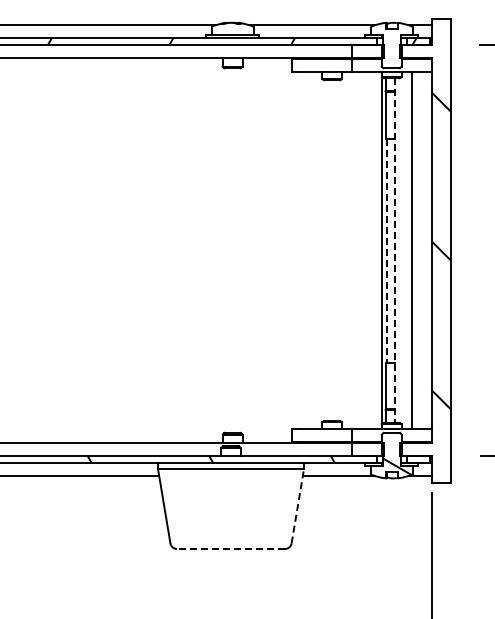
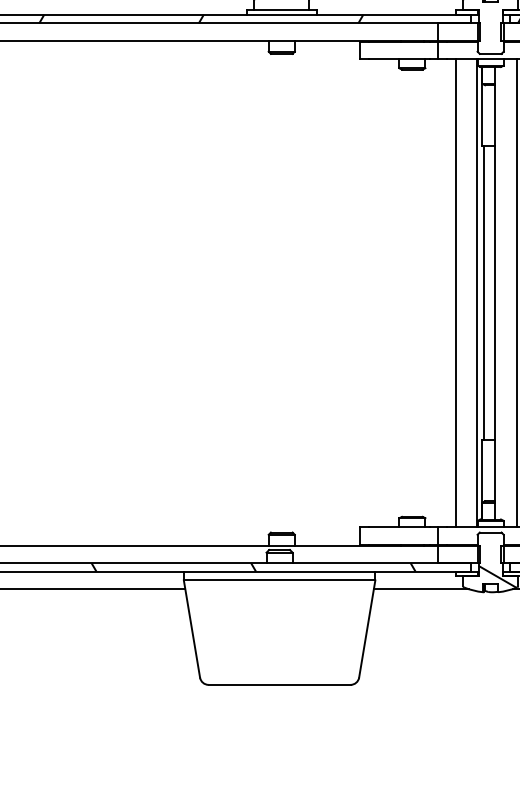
line: (365, 250) -> (456, 293), added
line: (386, 251) -> (483, 294), dashed -> solid
line: (395, 251) -> (495, 294), dashed -> solid
line: (297, 506) -> (366, 629), dashed -> solid
line: (230, 548) -> (278, 684), dashed -> solid

